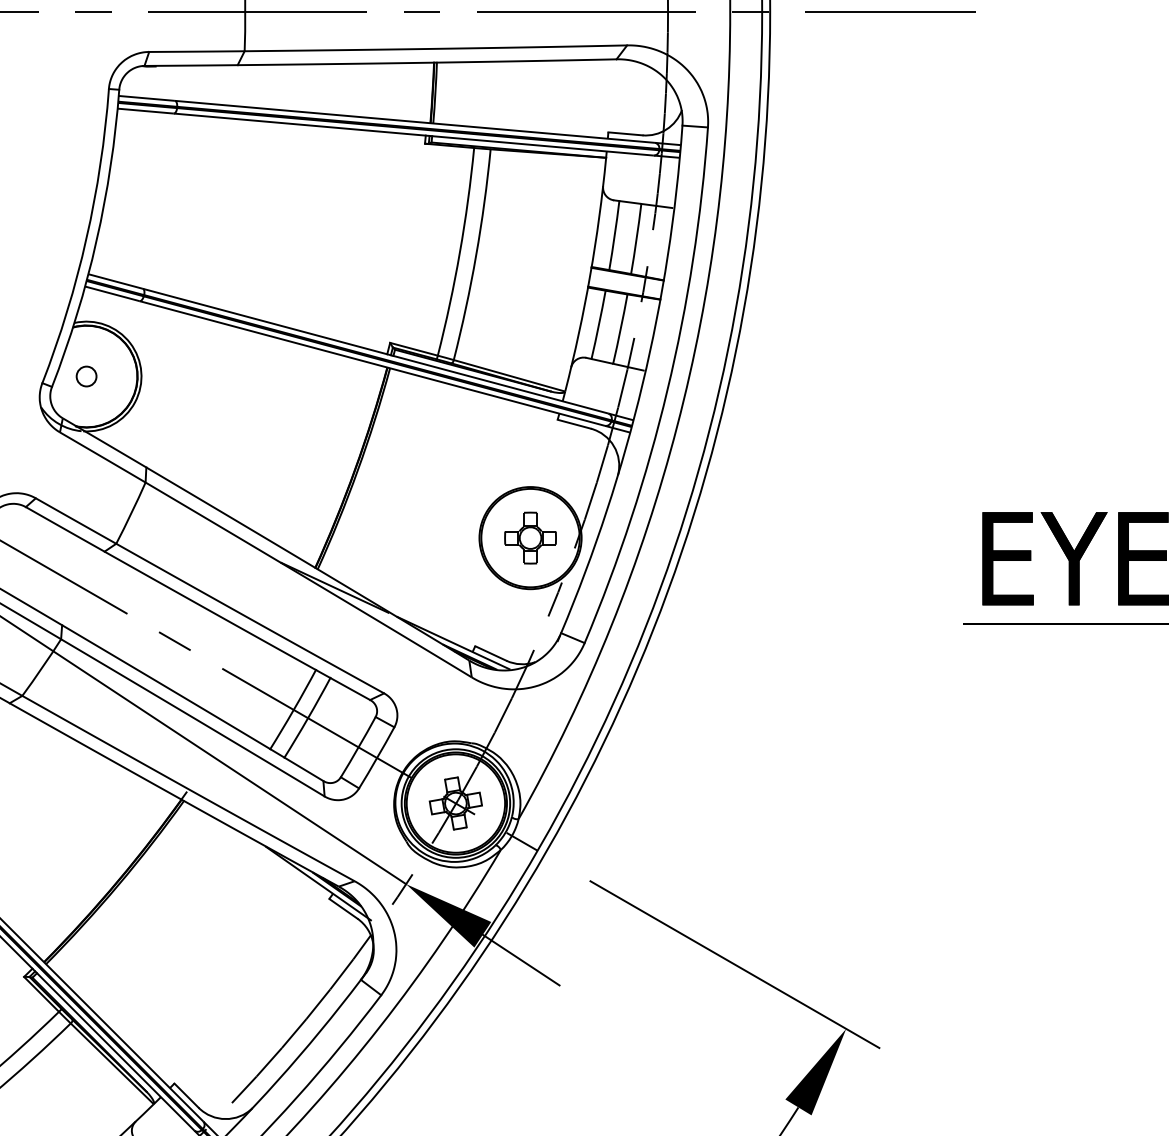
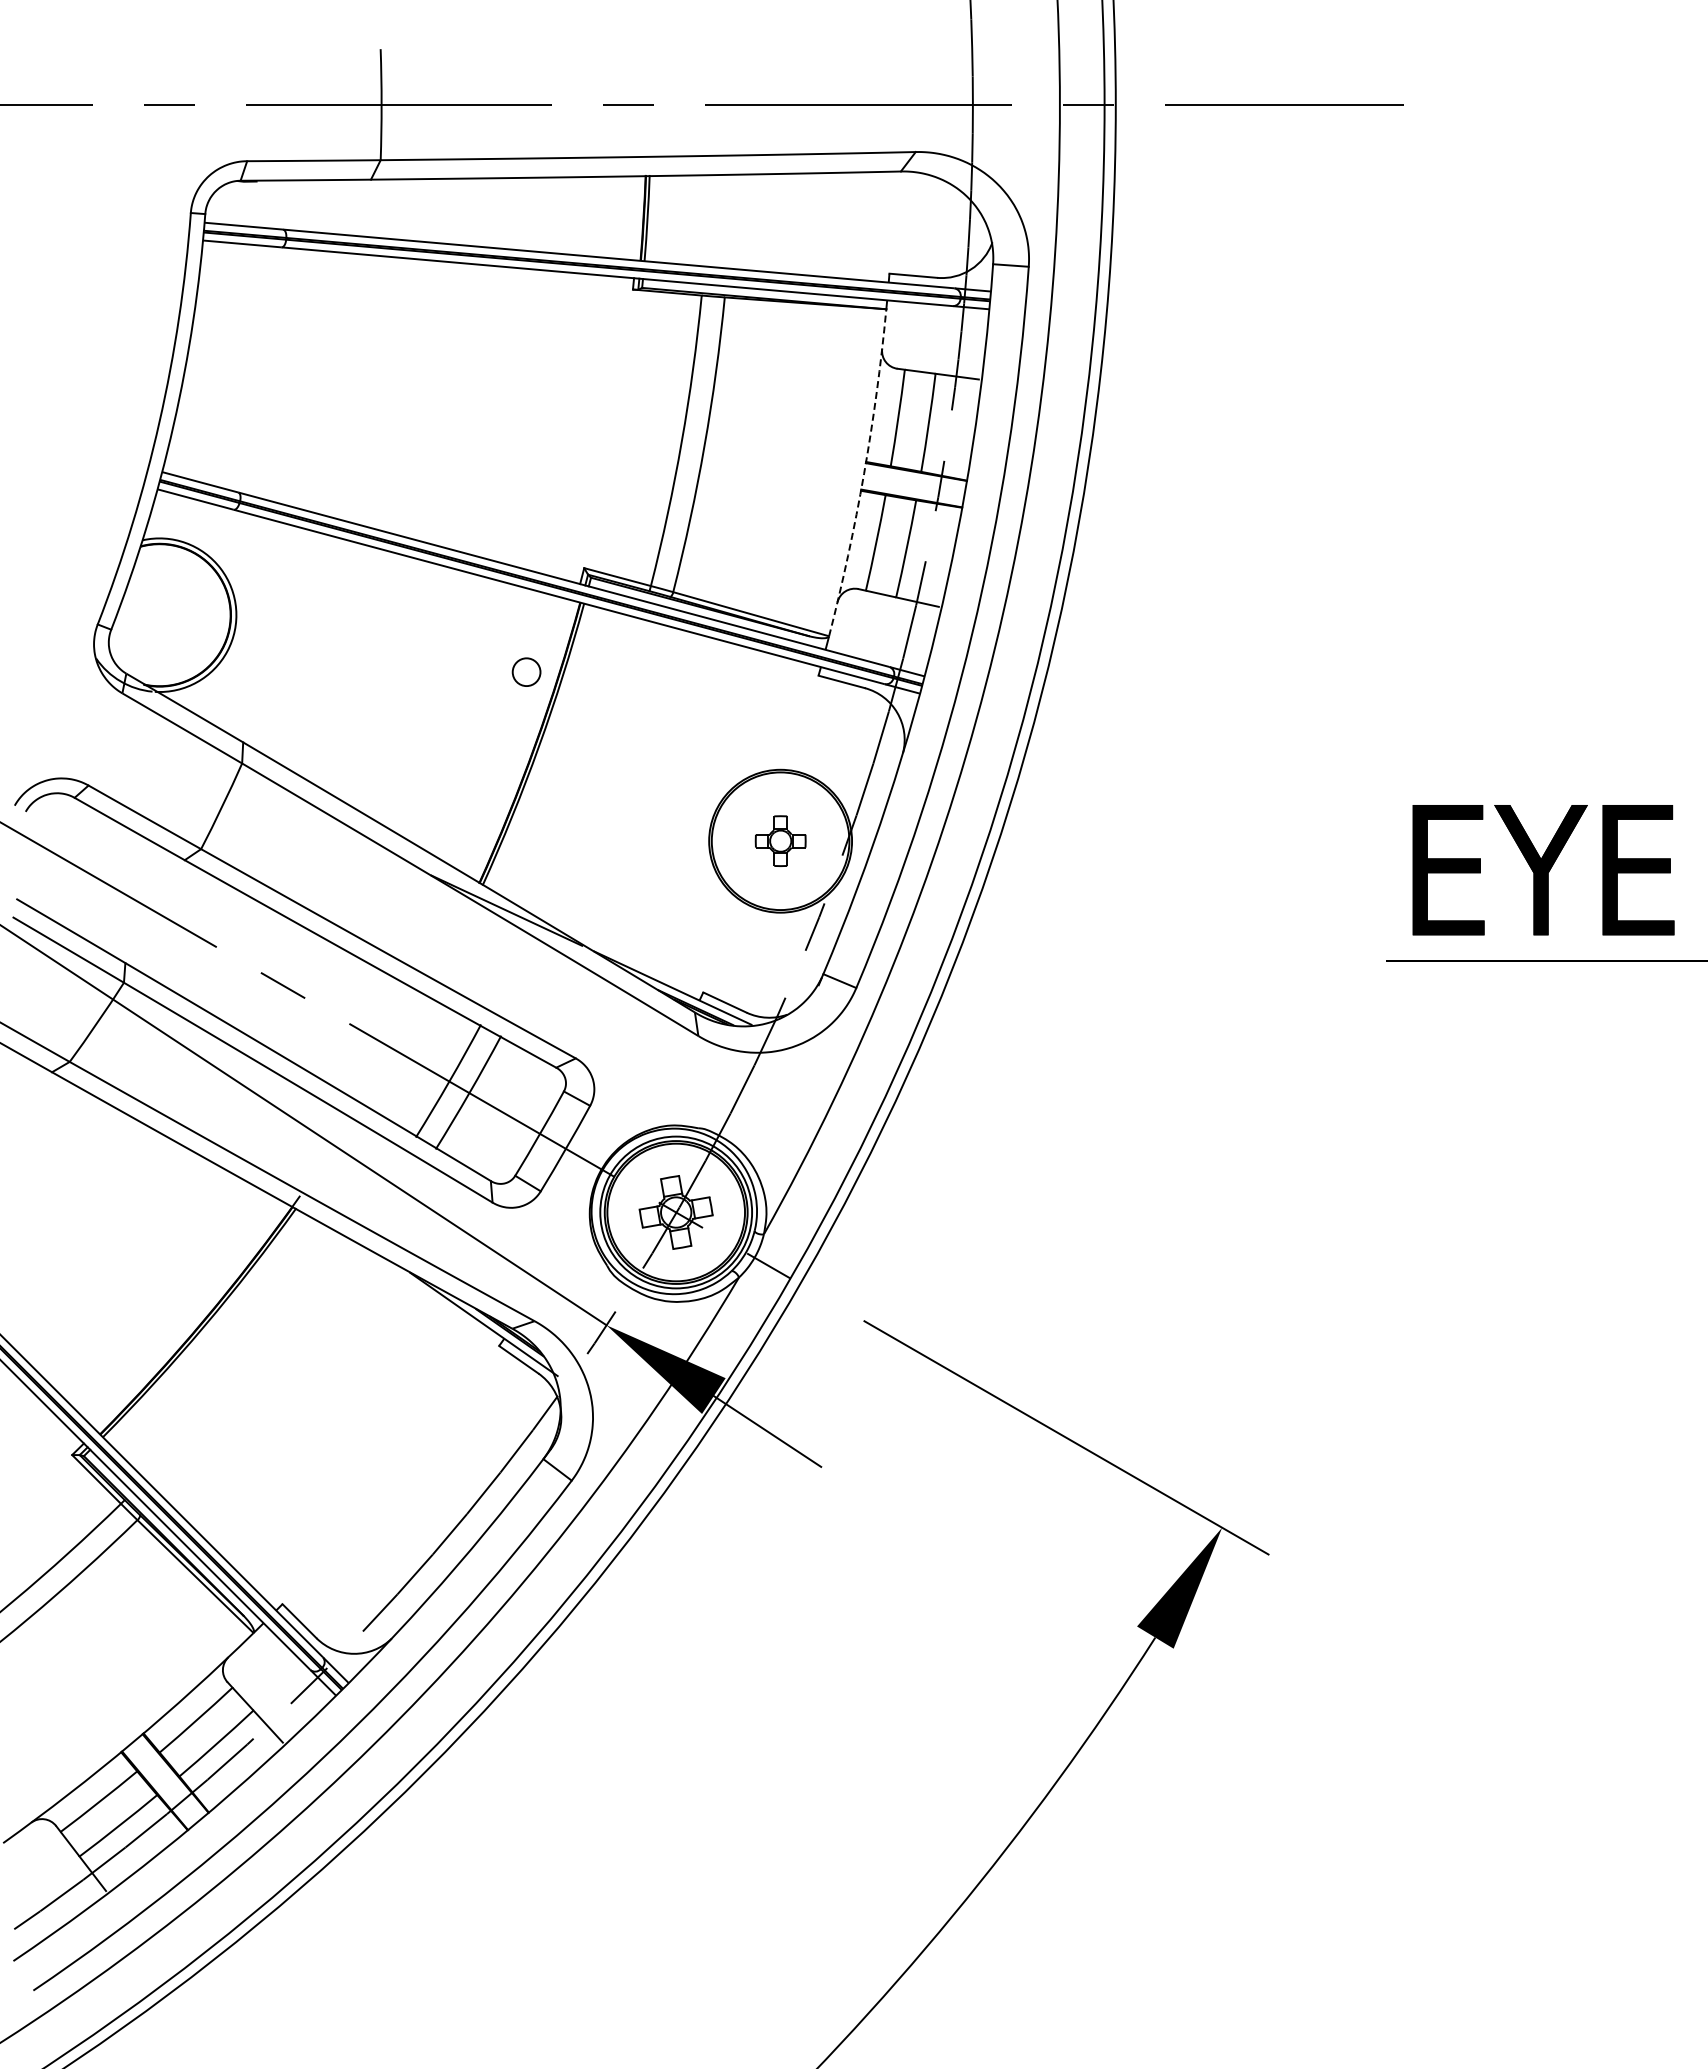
arc: (590, 275) -> (864, 473), solid -> dashed
circle: (86, 376) -> (526, 671), moved
part: (530, 537) -> (780, 840), size x0.7

